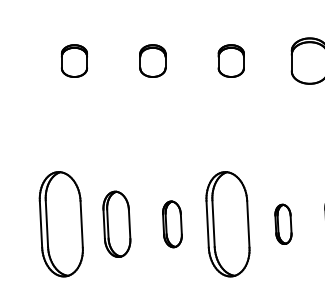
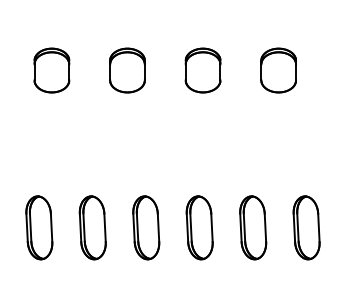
part: (74, 61) -> (51, 70), size x1.43
part: (152, 61) -> (127, 70), size x1.43
part: (230, 61) -> (202, 70), size x1.43
part: (61, 223) -> (39, 227), size x0.62
part: (172, 223) -> (146, 227), size x1.43
part: (227, 223) -> (199, 227), size x0.62
part: (283, 223) -> (253, 227), size x1.67

